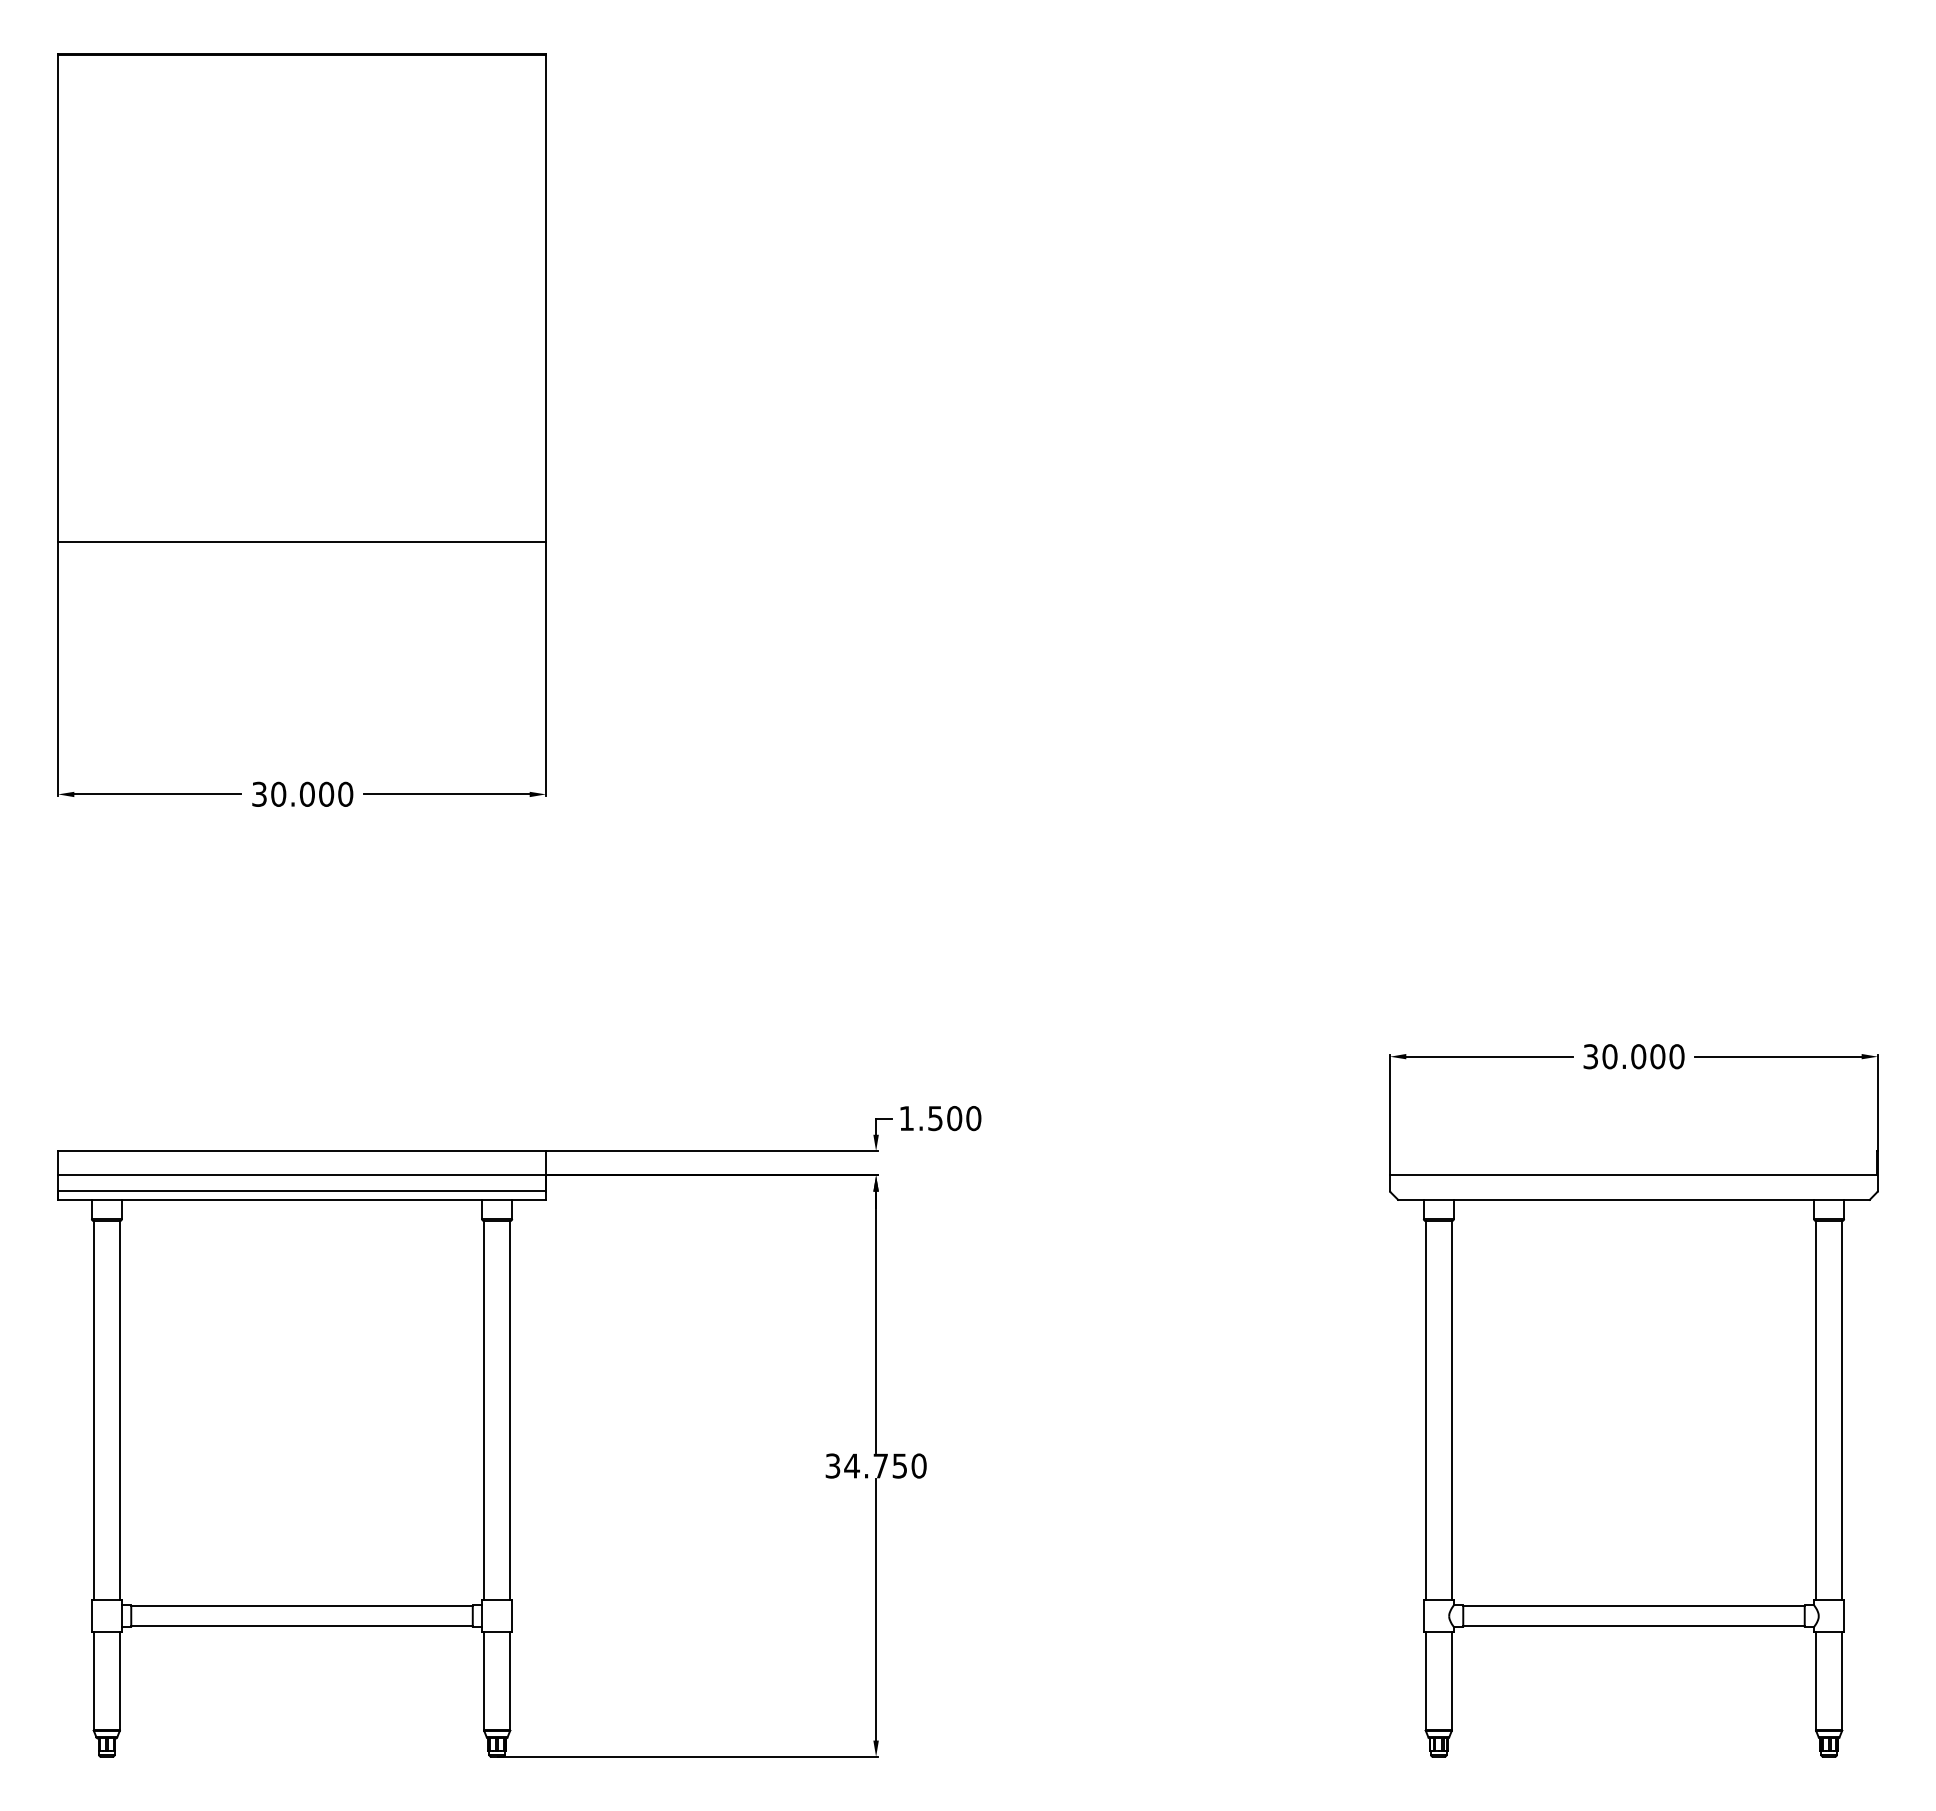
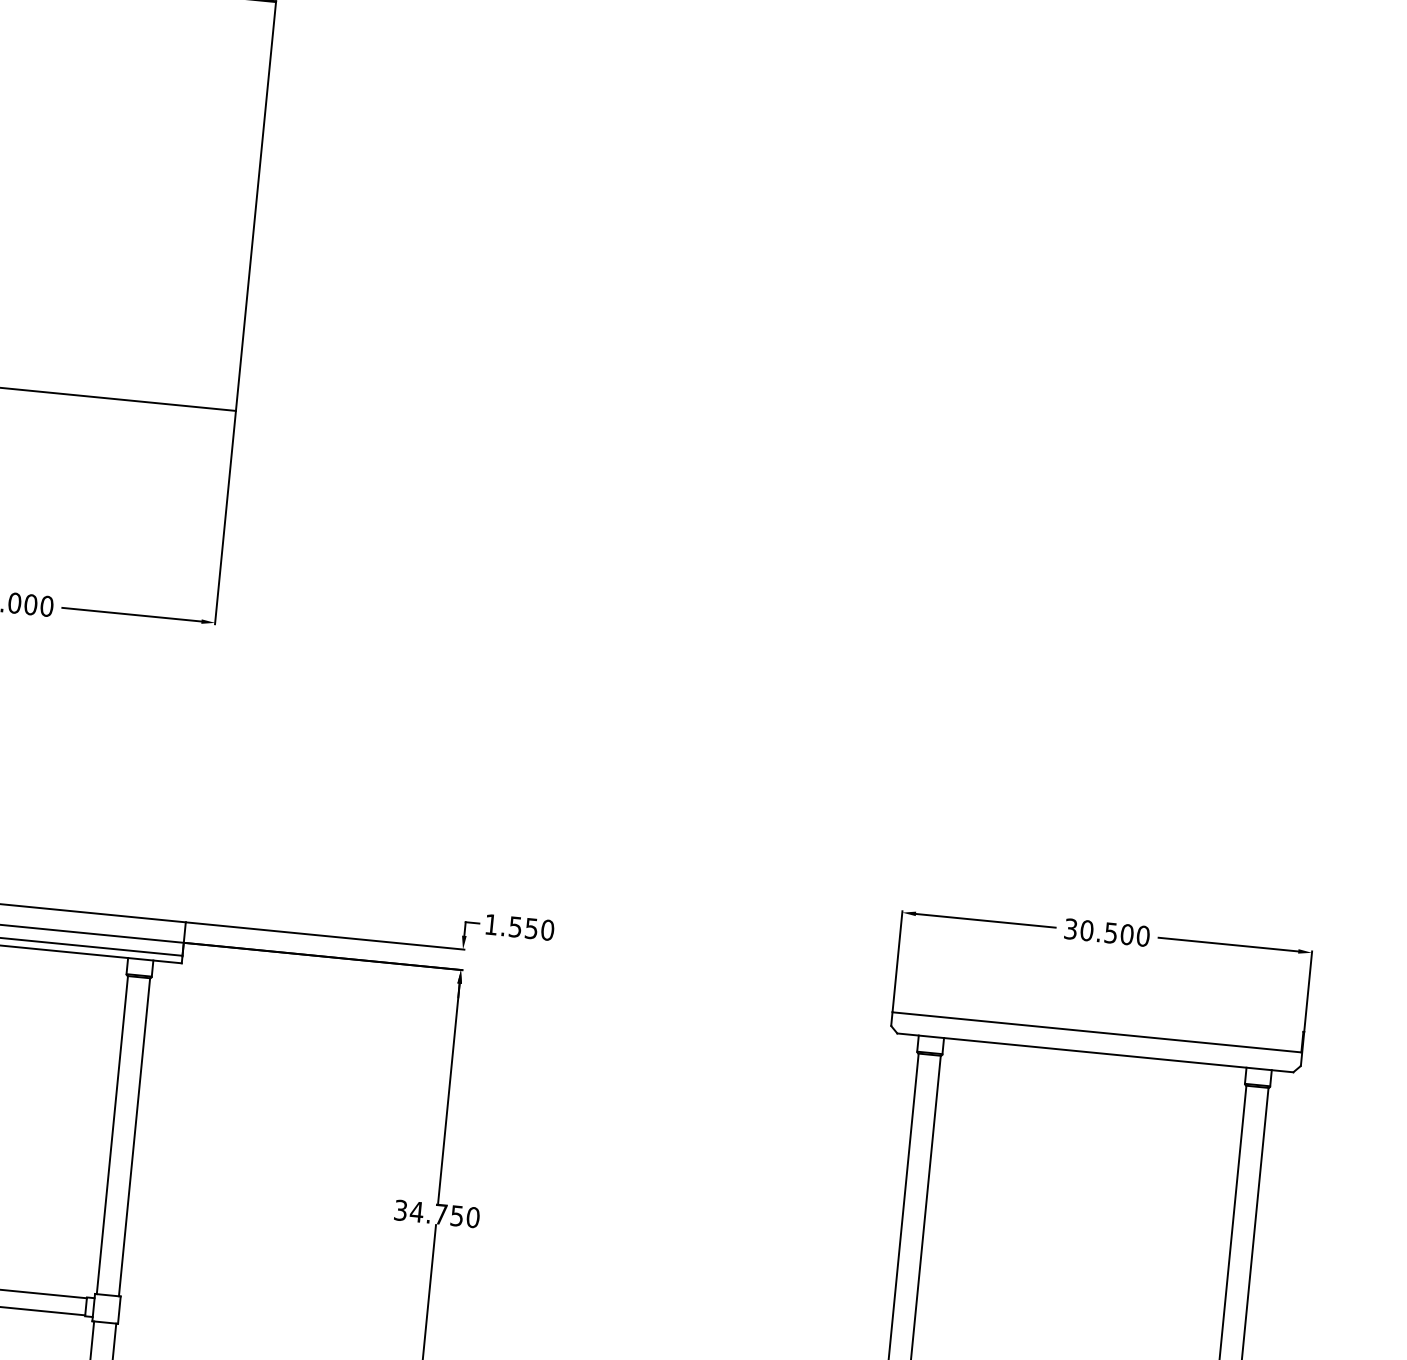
text: (1638, 1056) -> (1110, 932), 30.000 -> 30.500
text: (954, 1118) -> (531, 928), 1.500 -> 1.550

